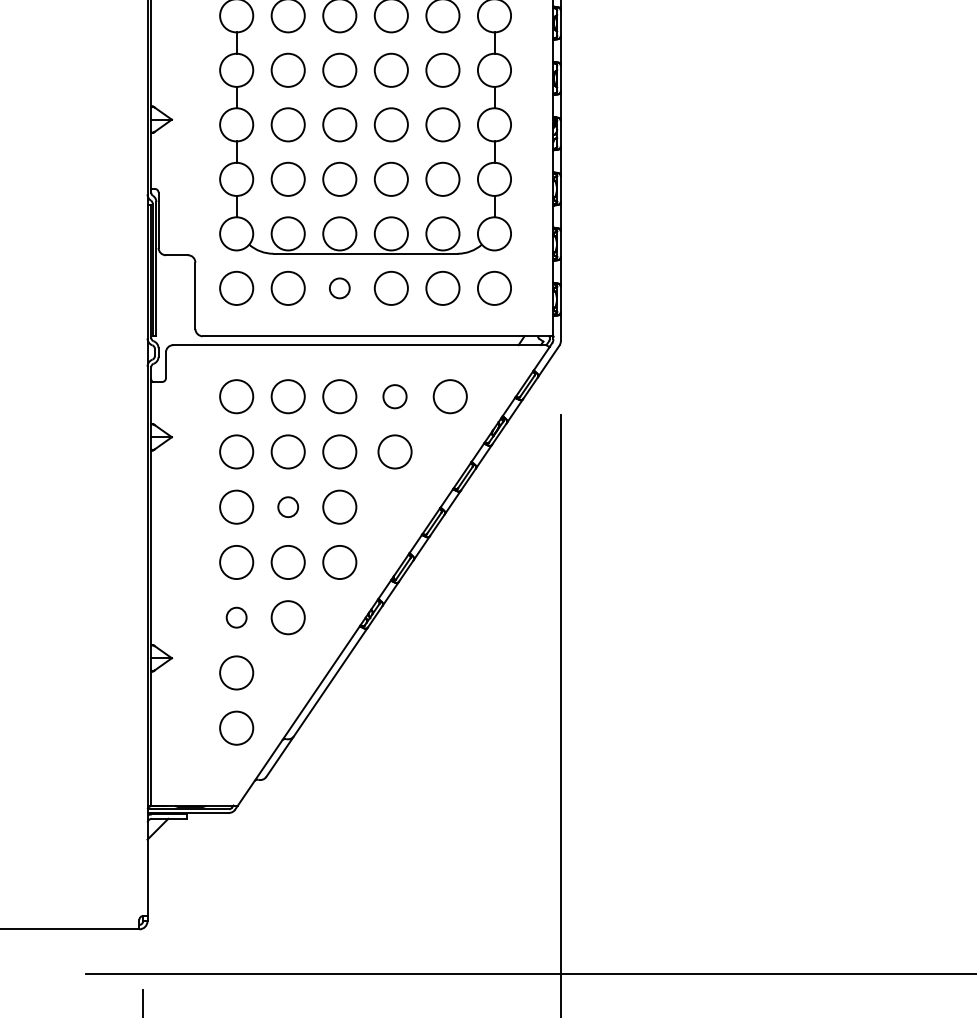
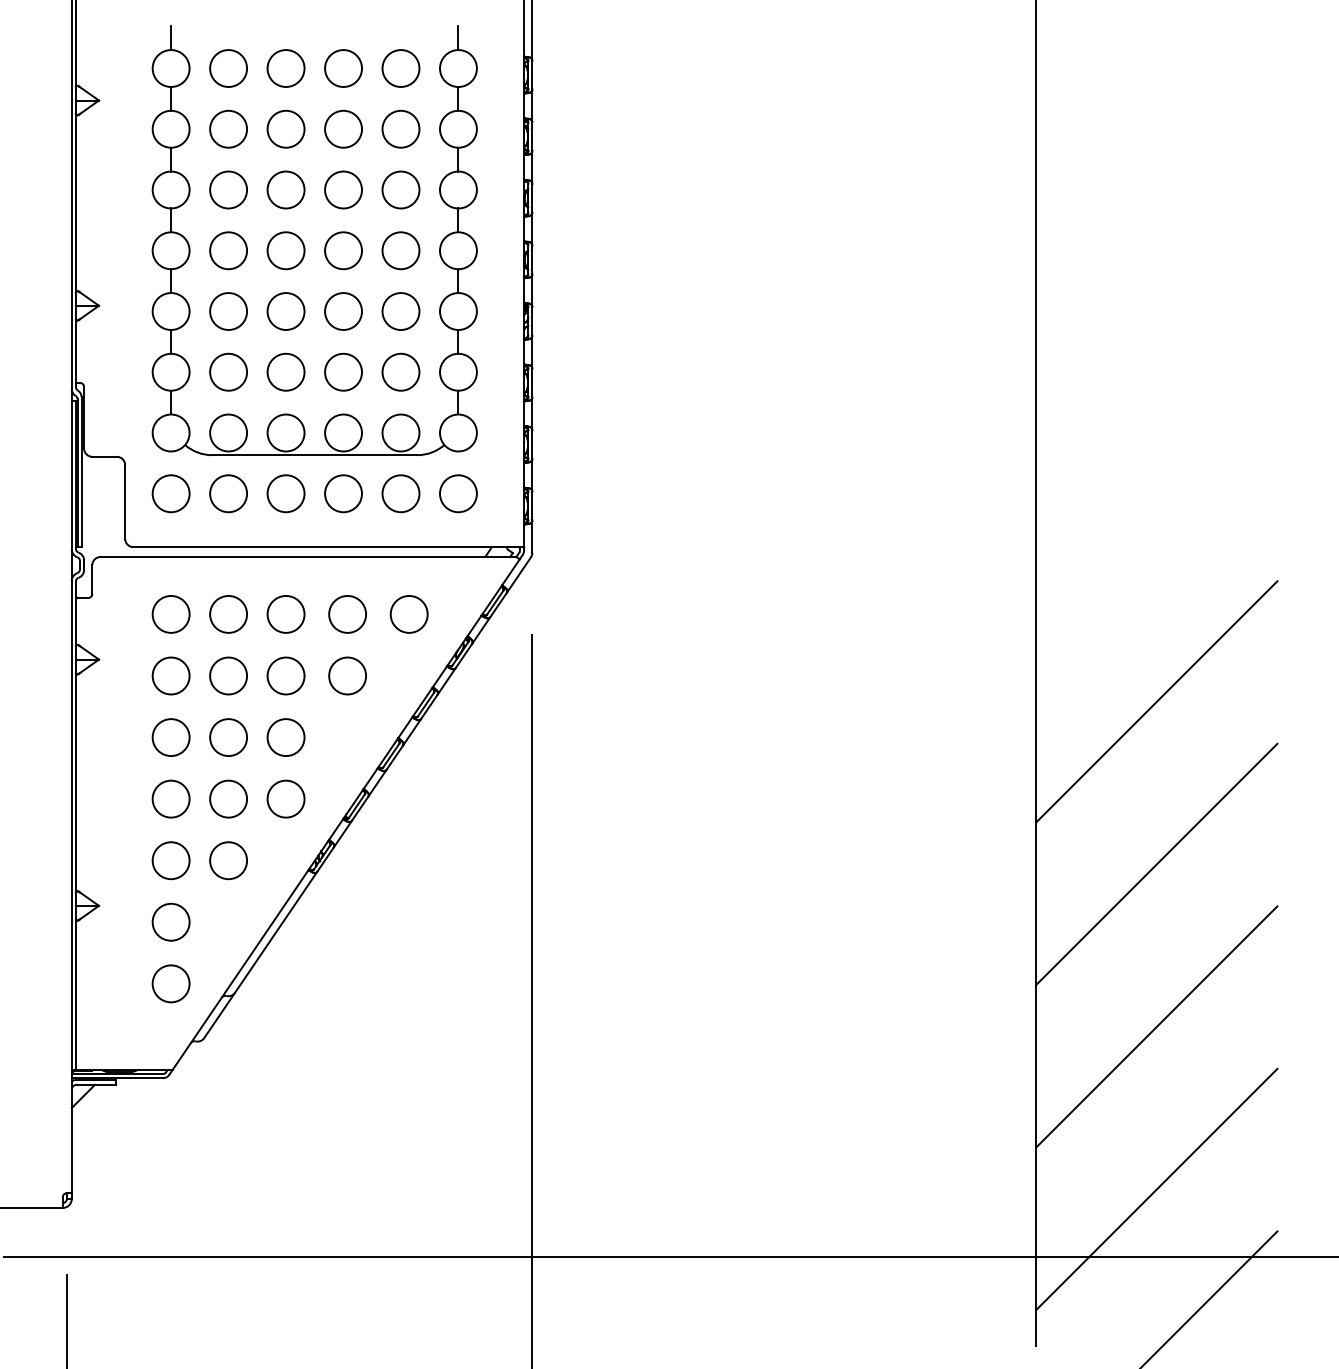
circle: (339, 288) -> (285, 493), size x1.67
circle: (394, 396) -> (347, 614), size x1.43
circle: (288, 507) -> (228, 737), size x1.67
circle: (236, 617) -> (170, 860), size x1.67

